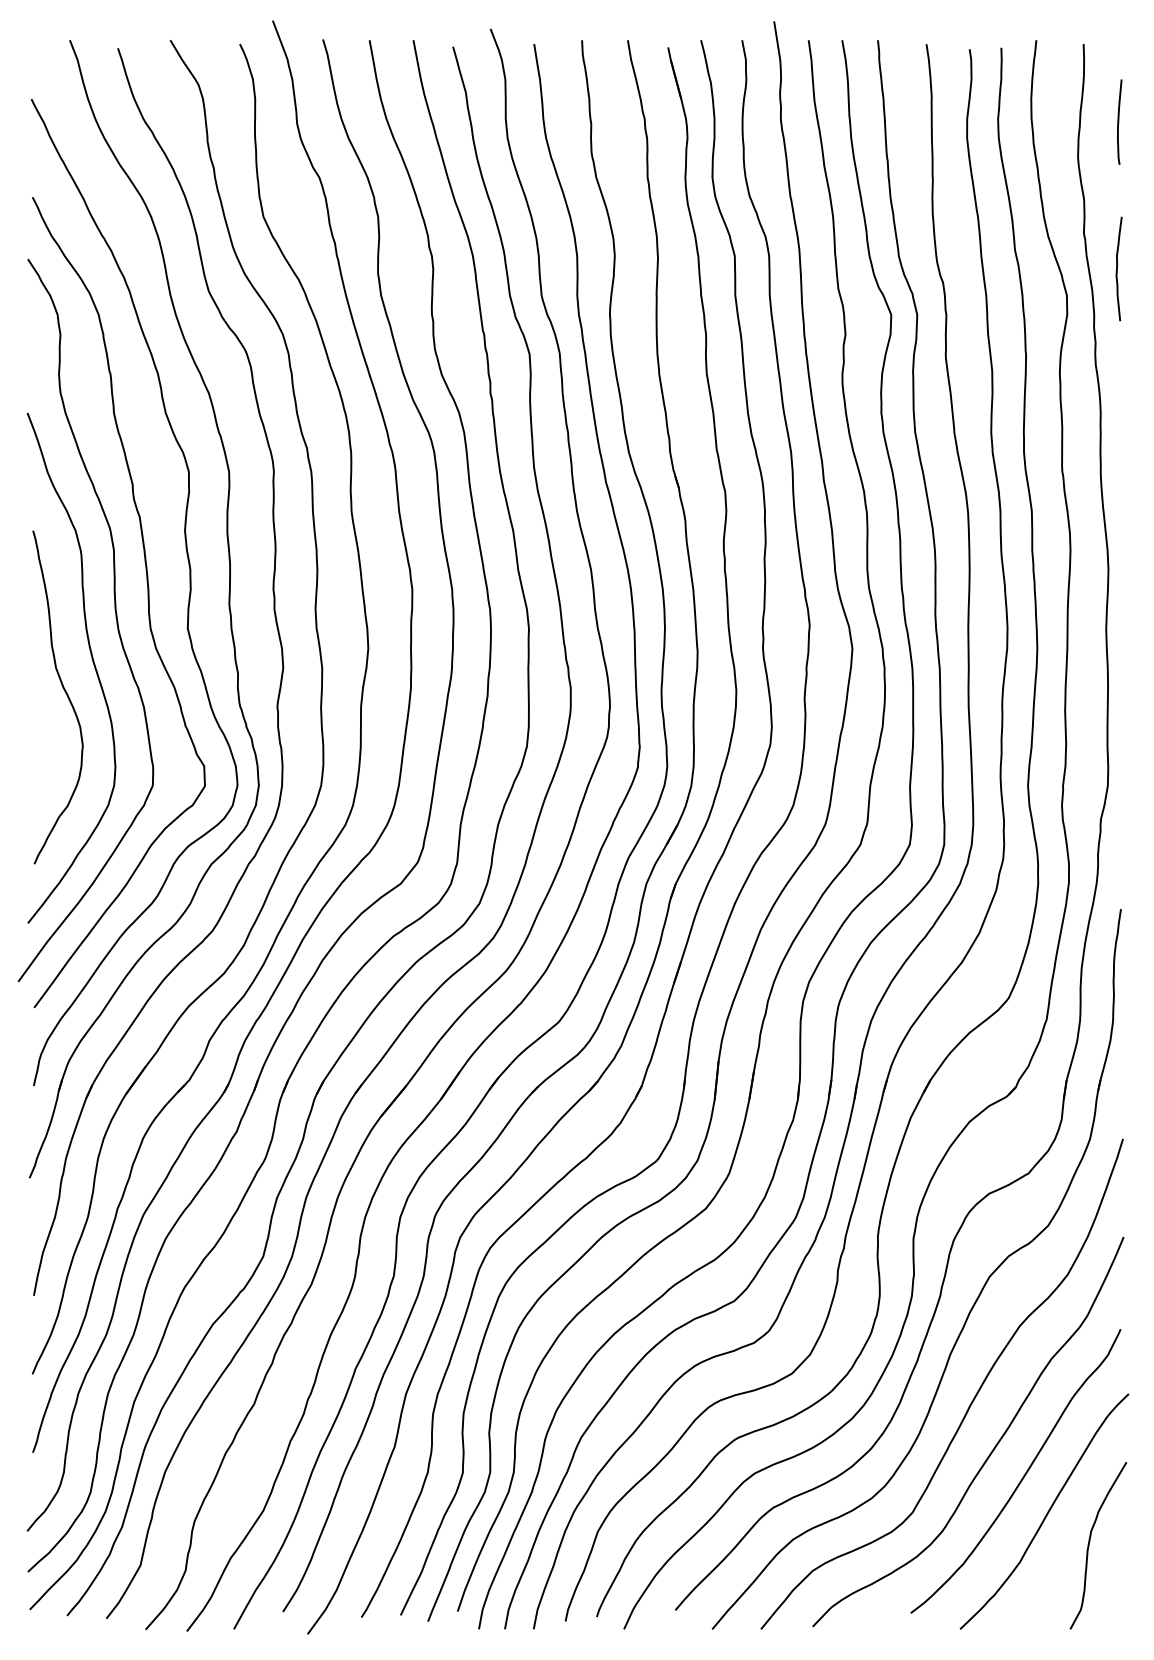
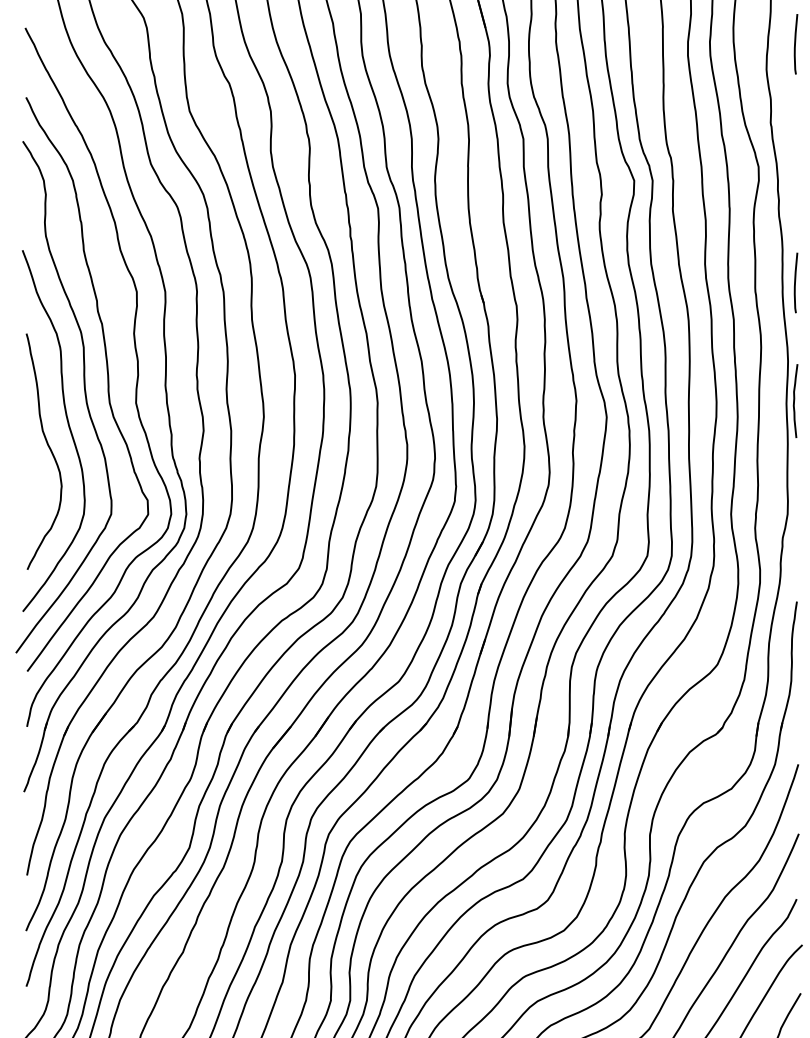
curve: (1117, 268) -> (794, 400), moved
curve: (1119, 458) -> (795, 282), added

